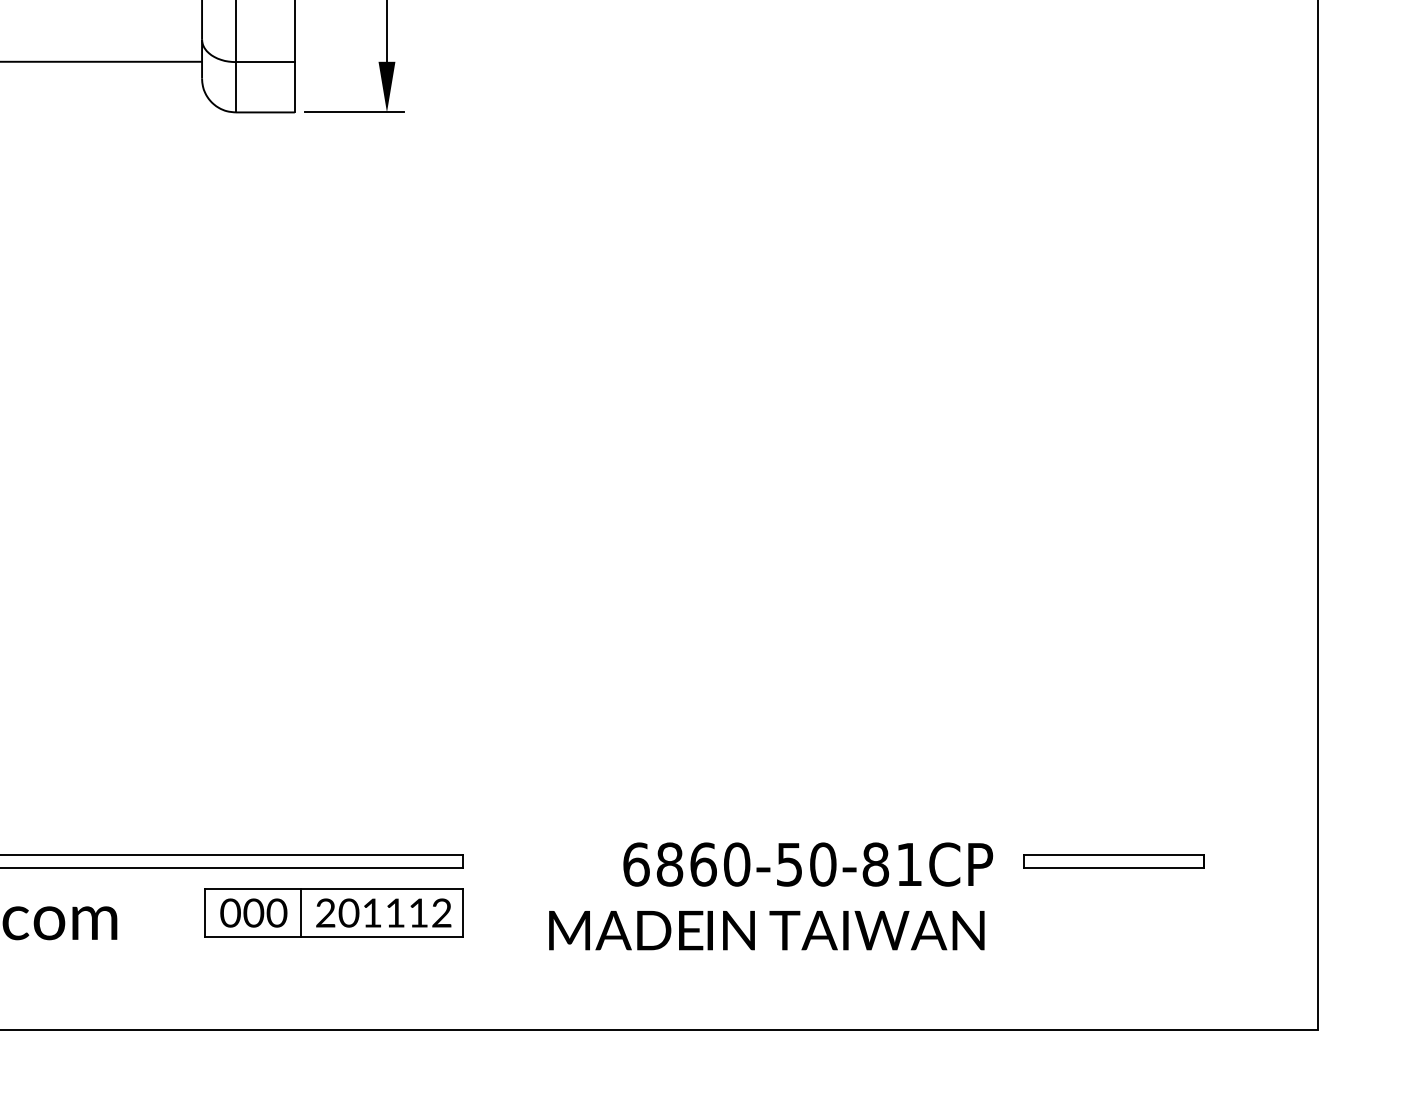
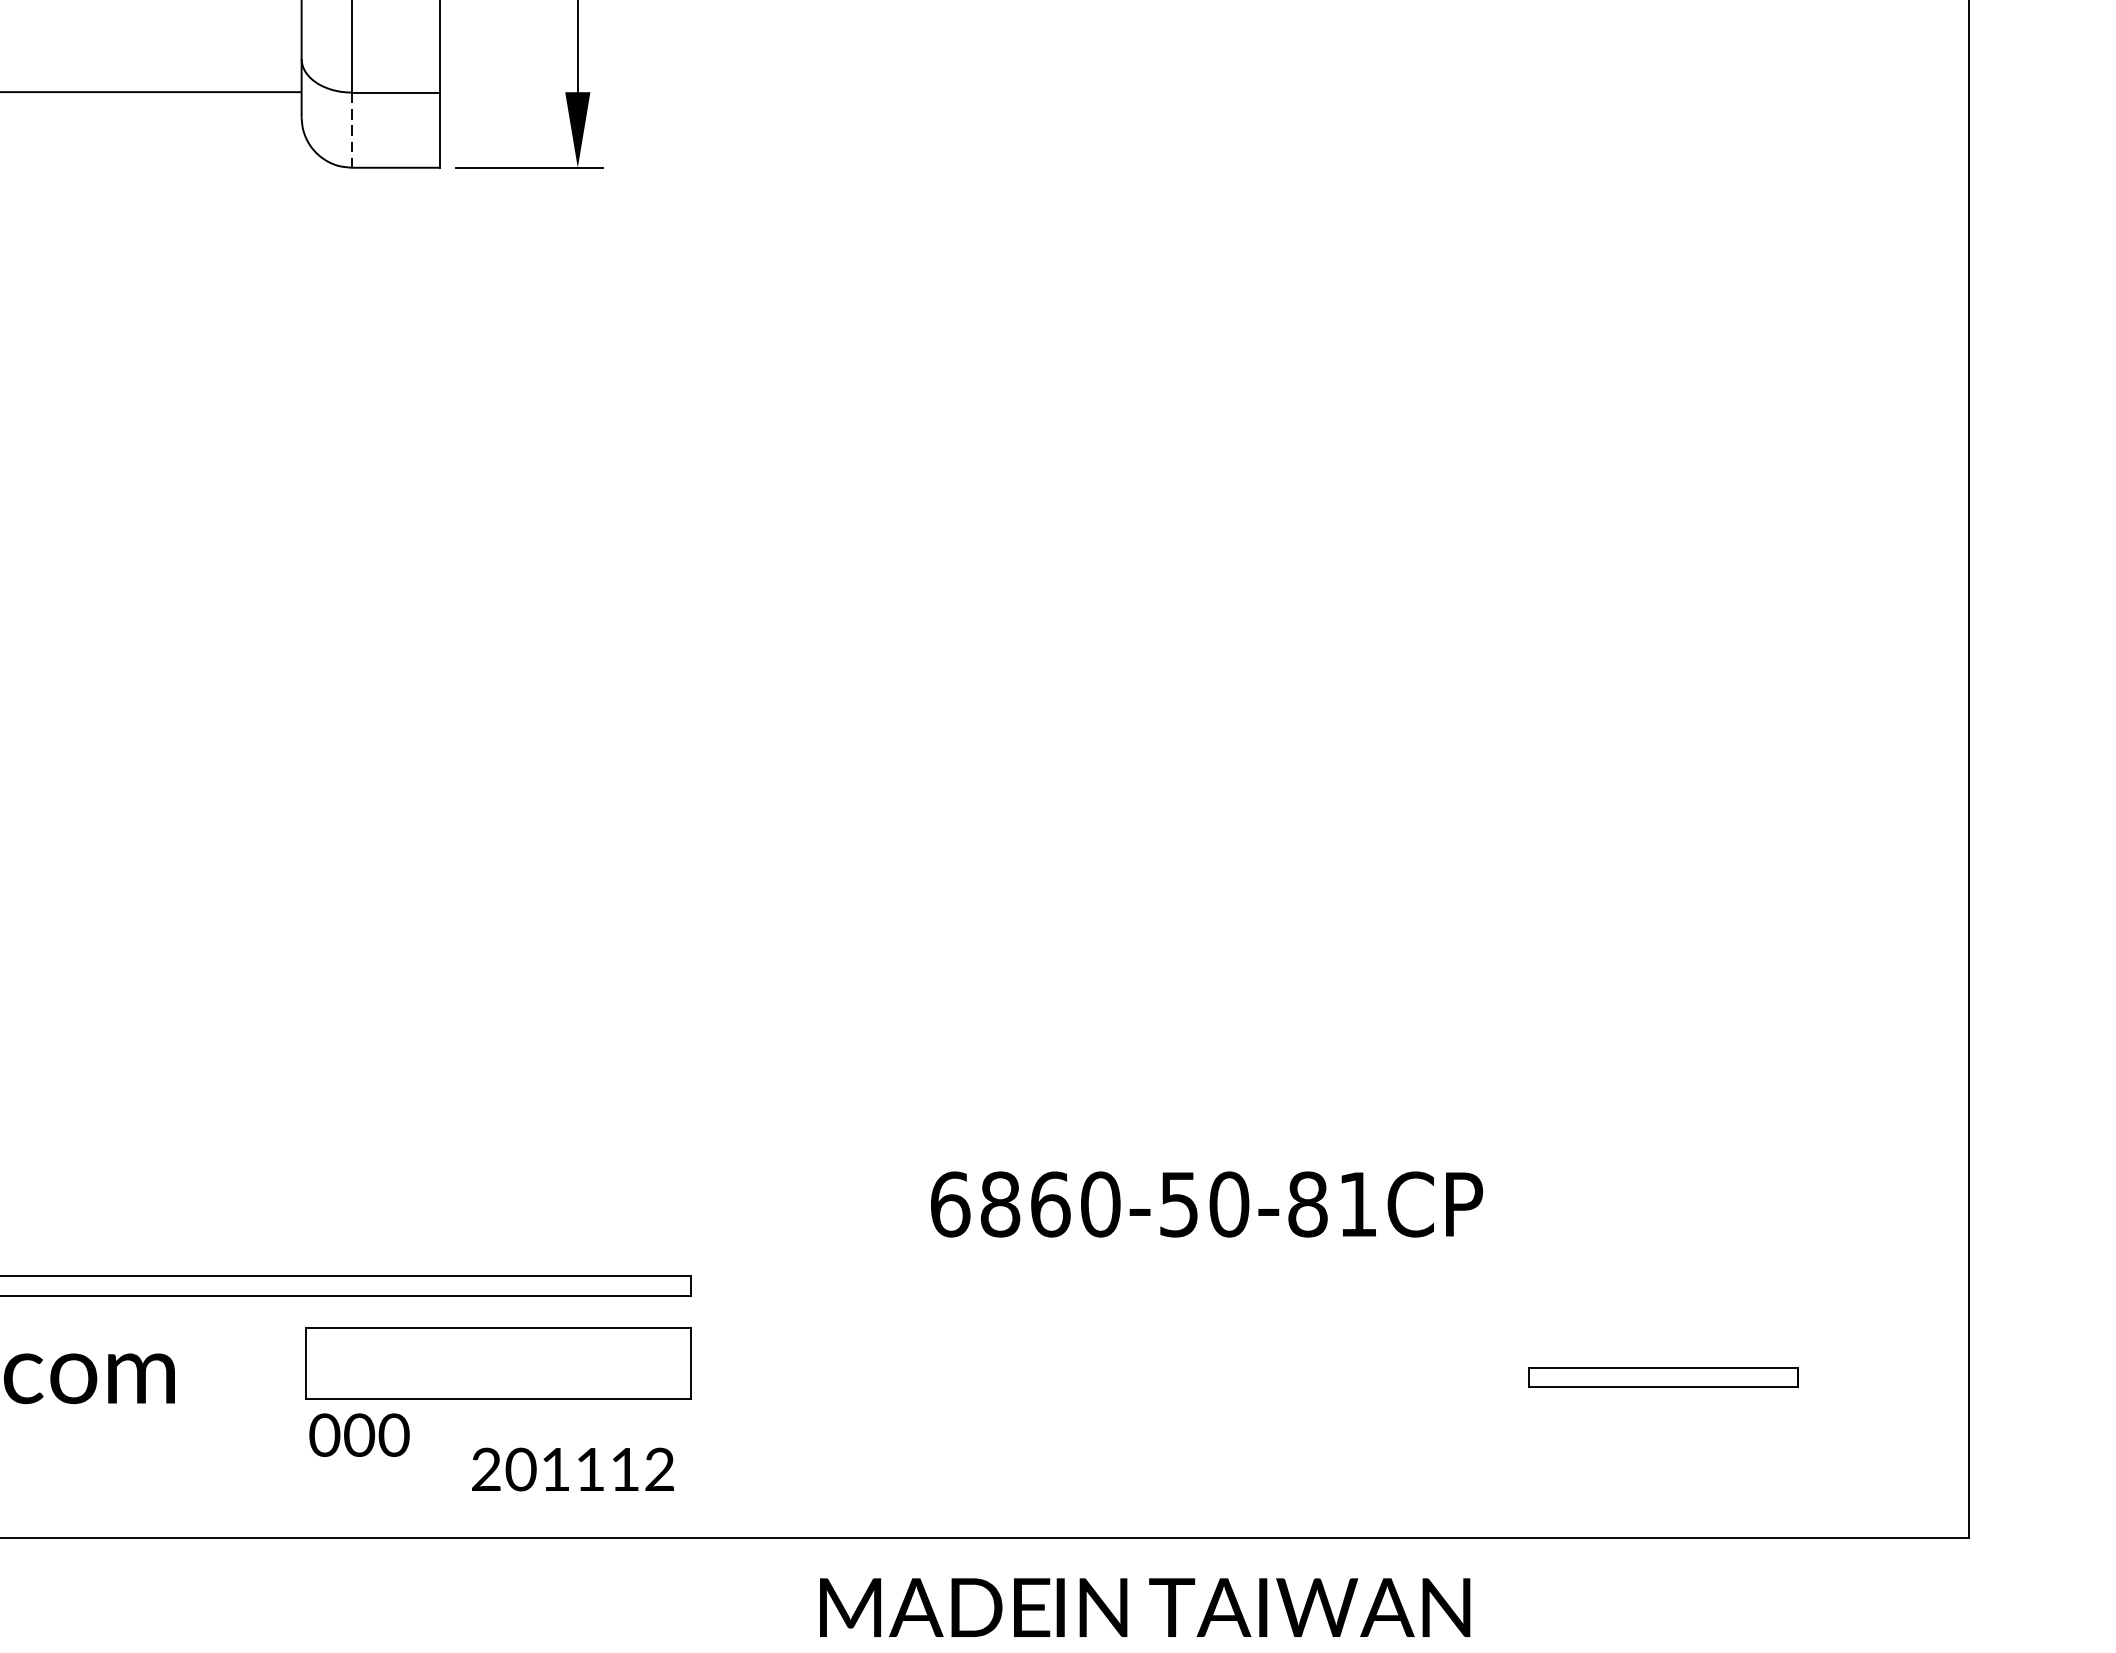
line: (235, 87) -> (351, 130), solid -> dashed
part: (1113, 861) -> (1662, 1377), moved
text: (808, 864) -> (1207, 1204), moved
text: (253, 912) -> (359, 1434), moved
line: (300, 912) -> (448, 1362), removed
text: (383, 912) -> (572, 1468), moved
text: (766, 930) -> (1144, 1607), moved

